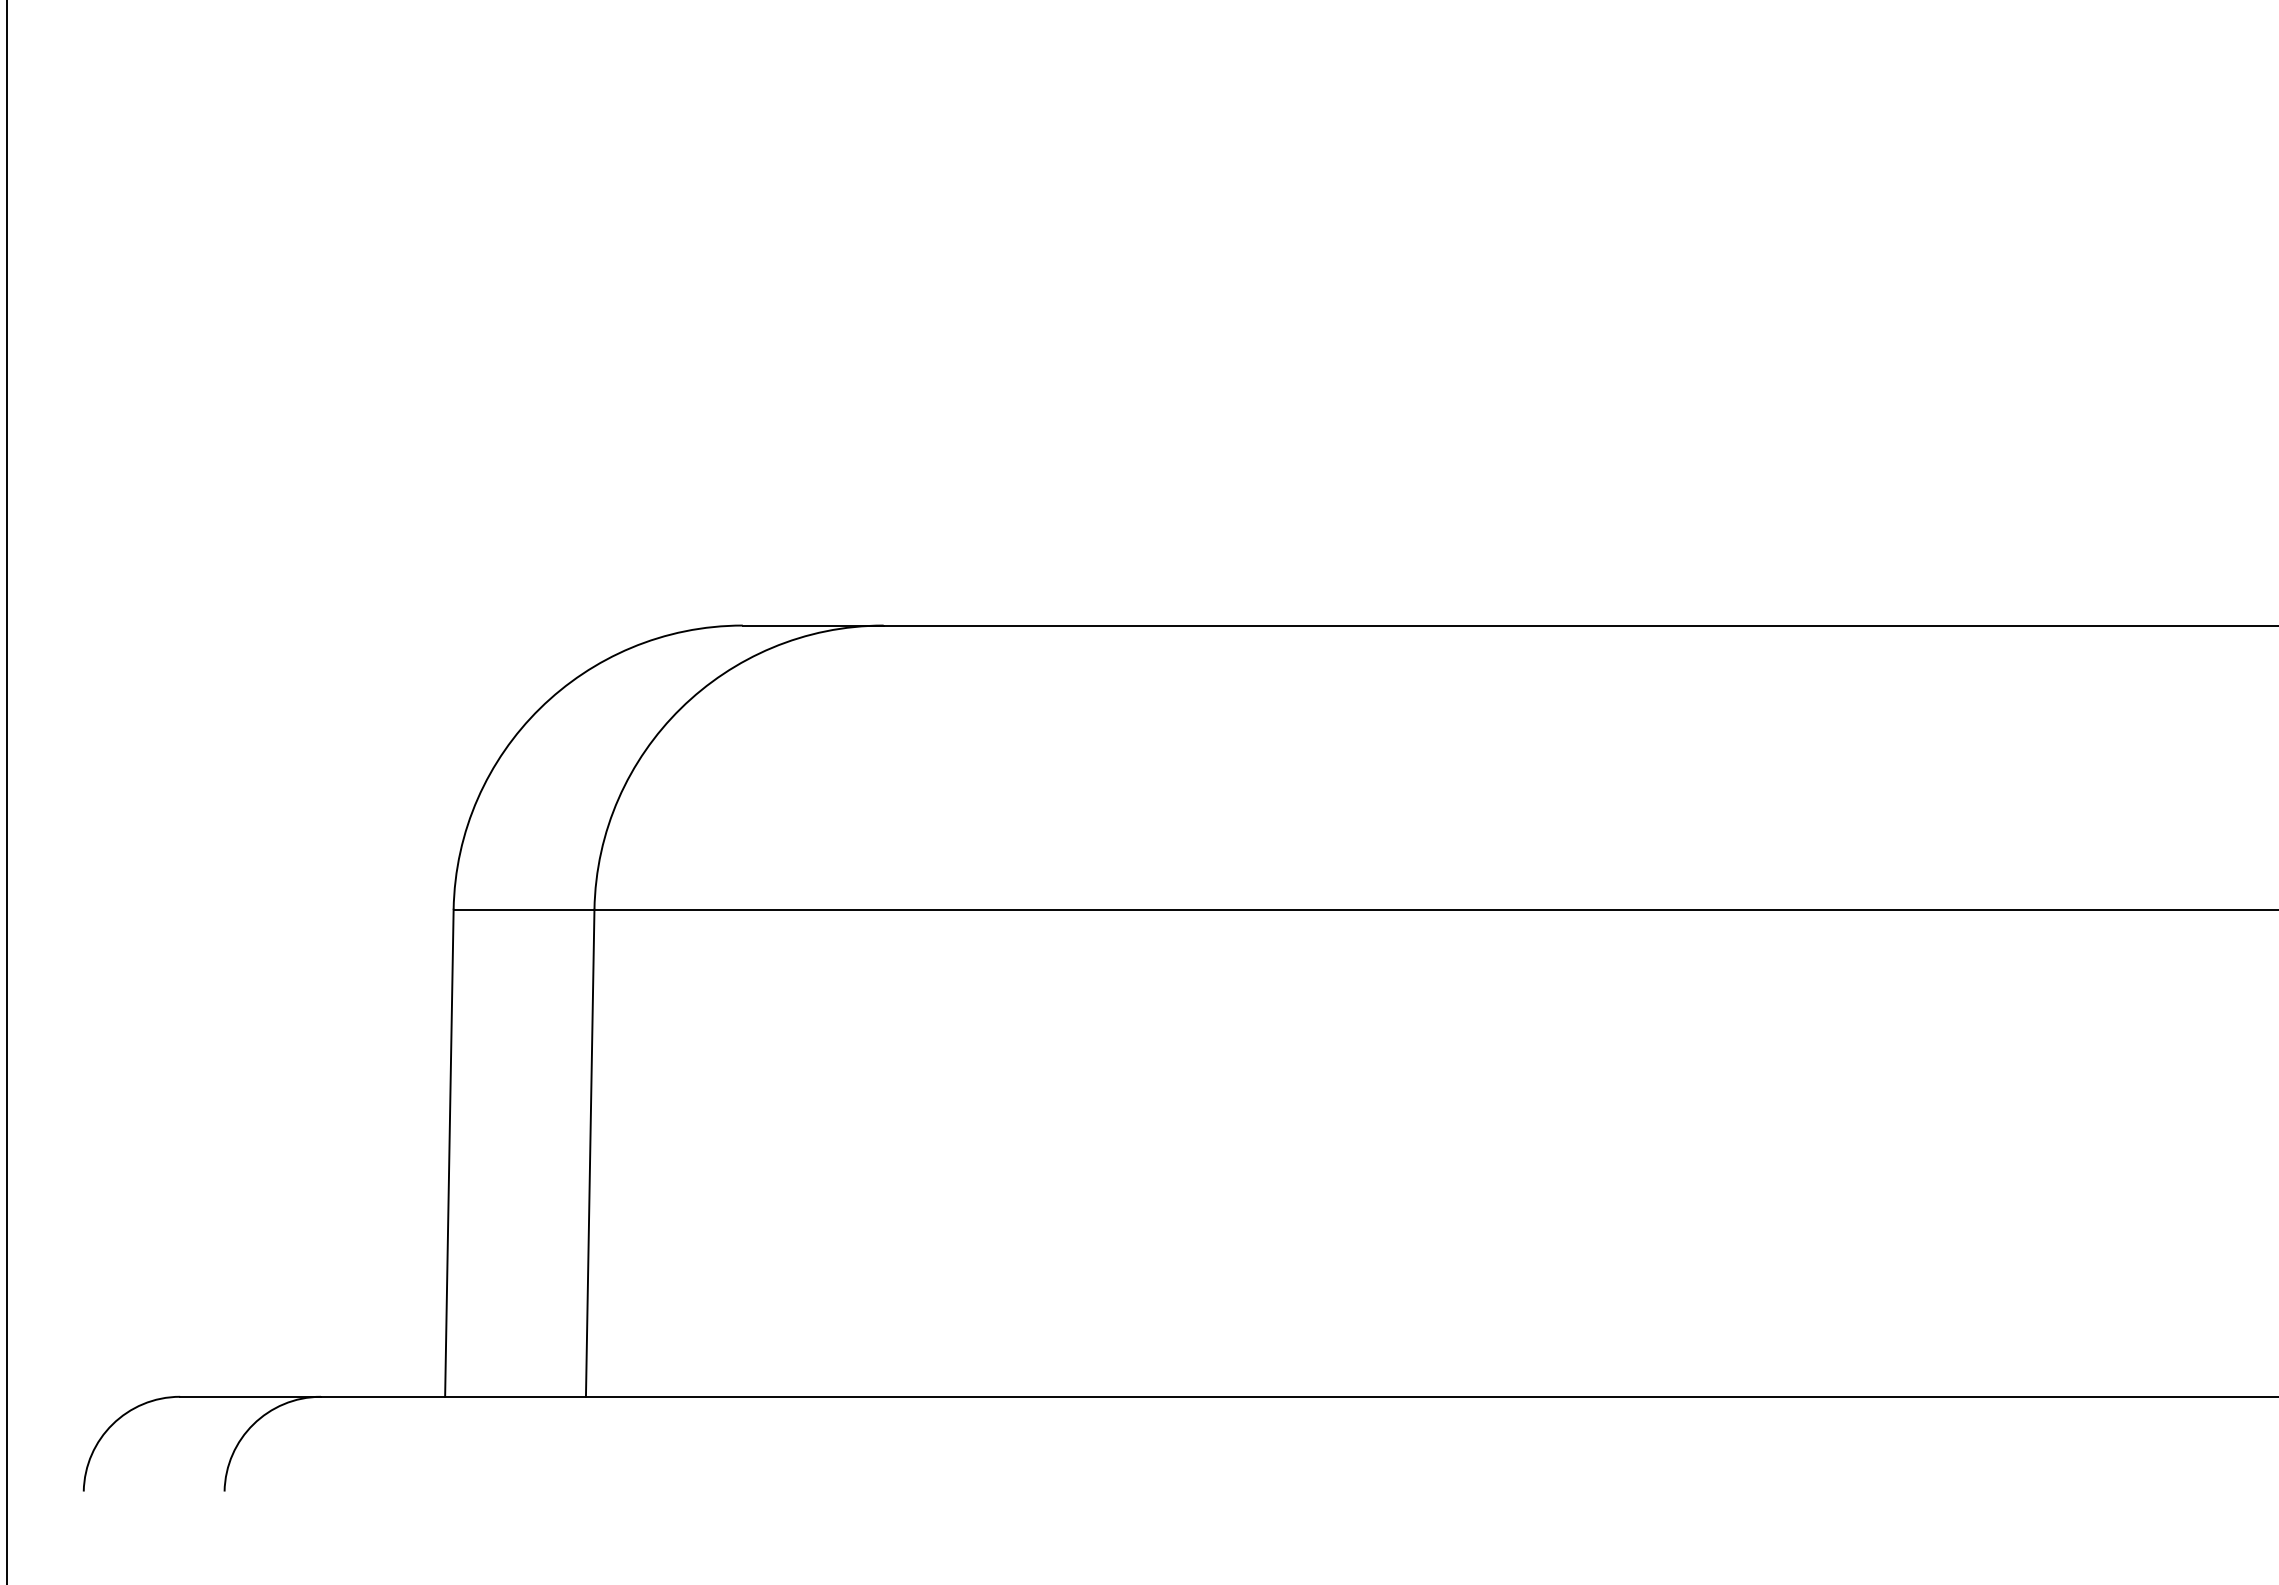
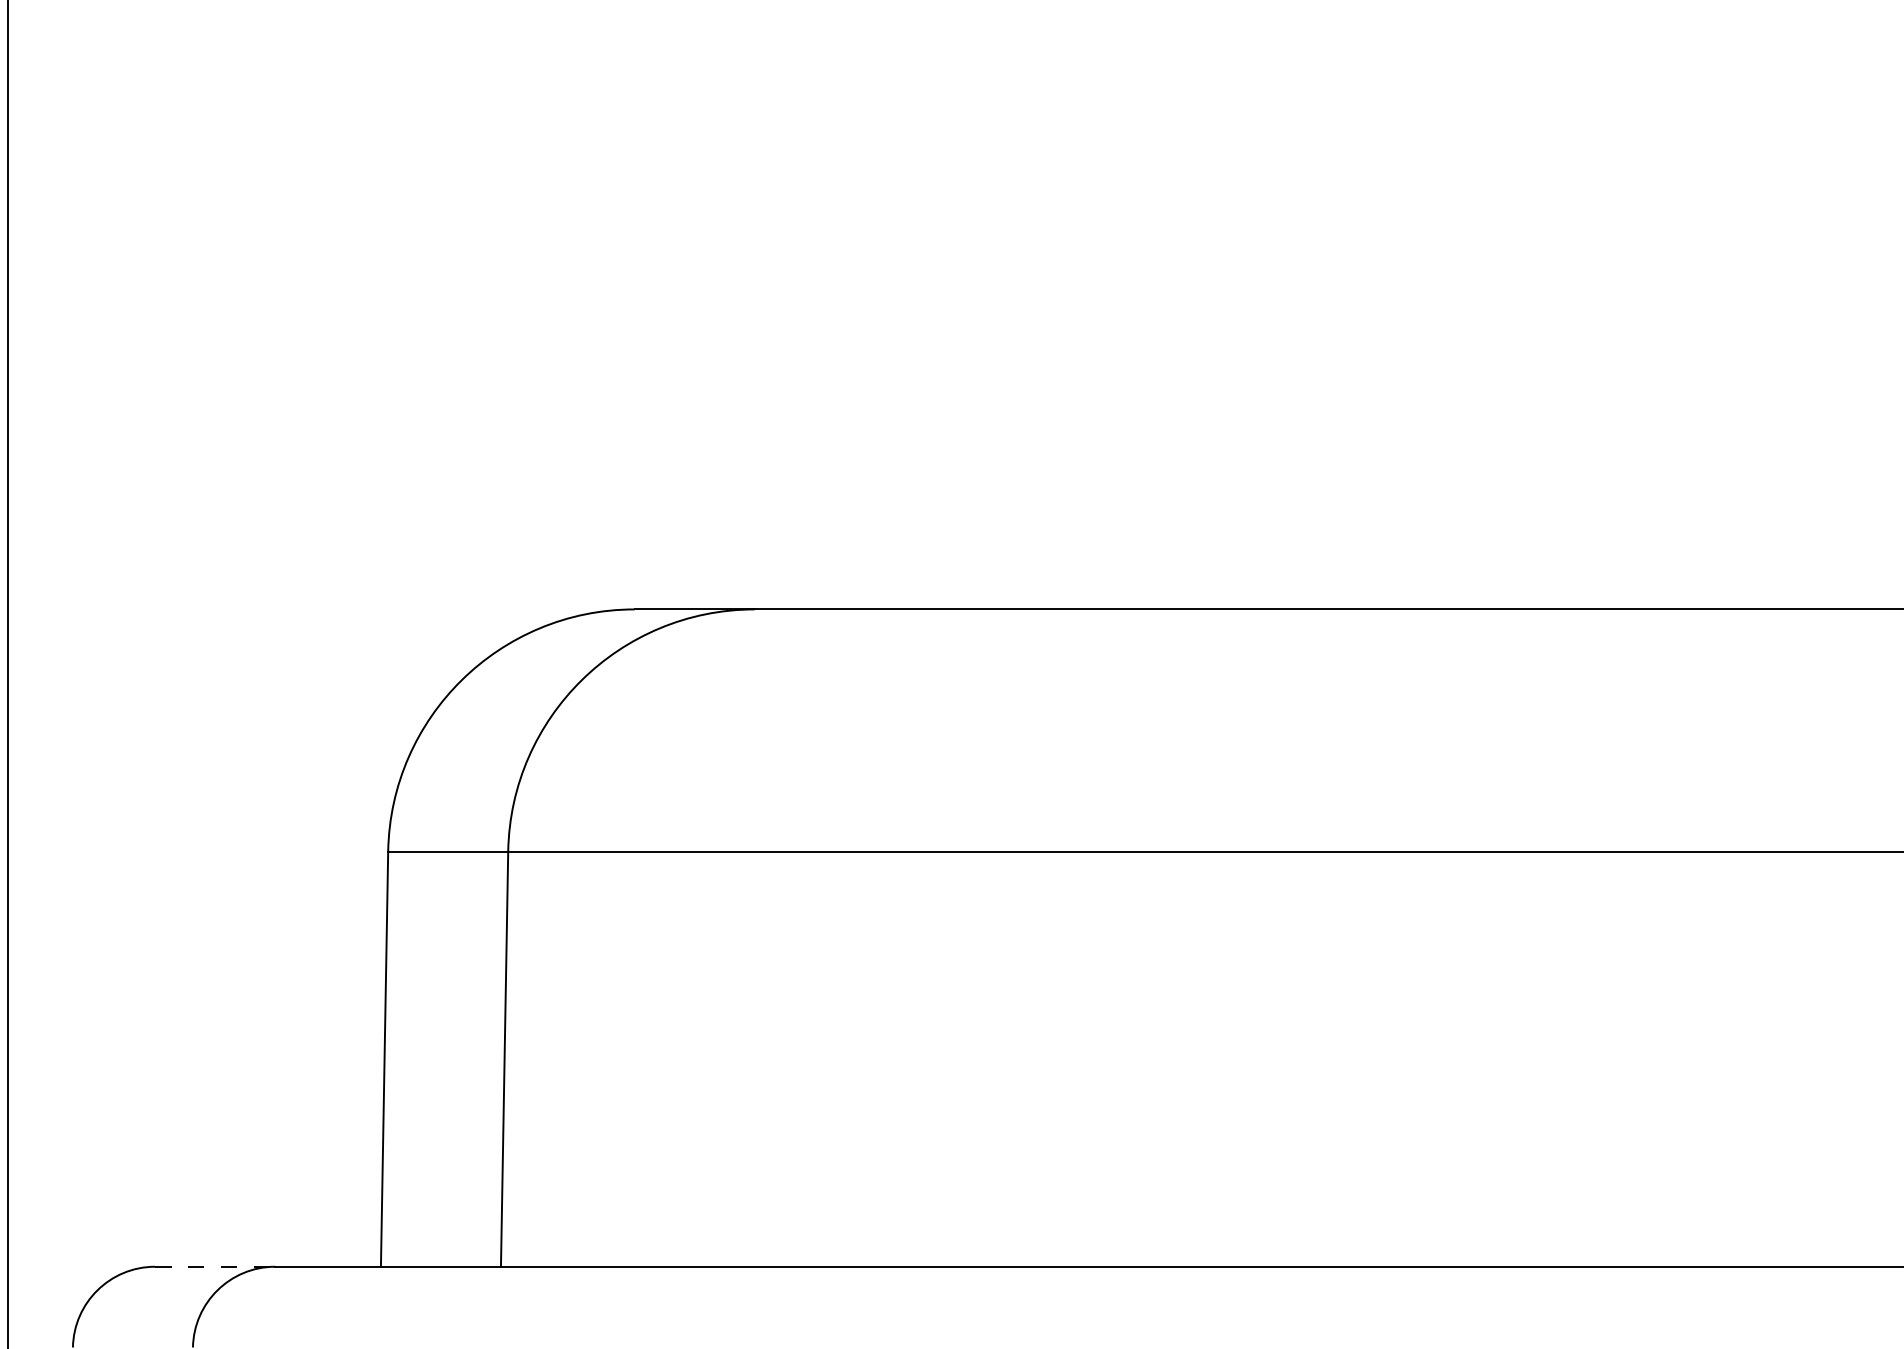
line: (251, 1396) -> (215, 1266), solid -> dashed

